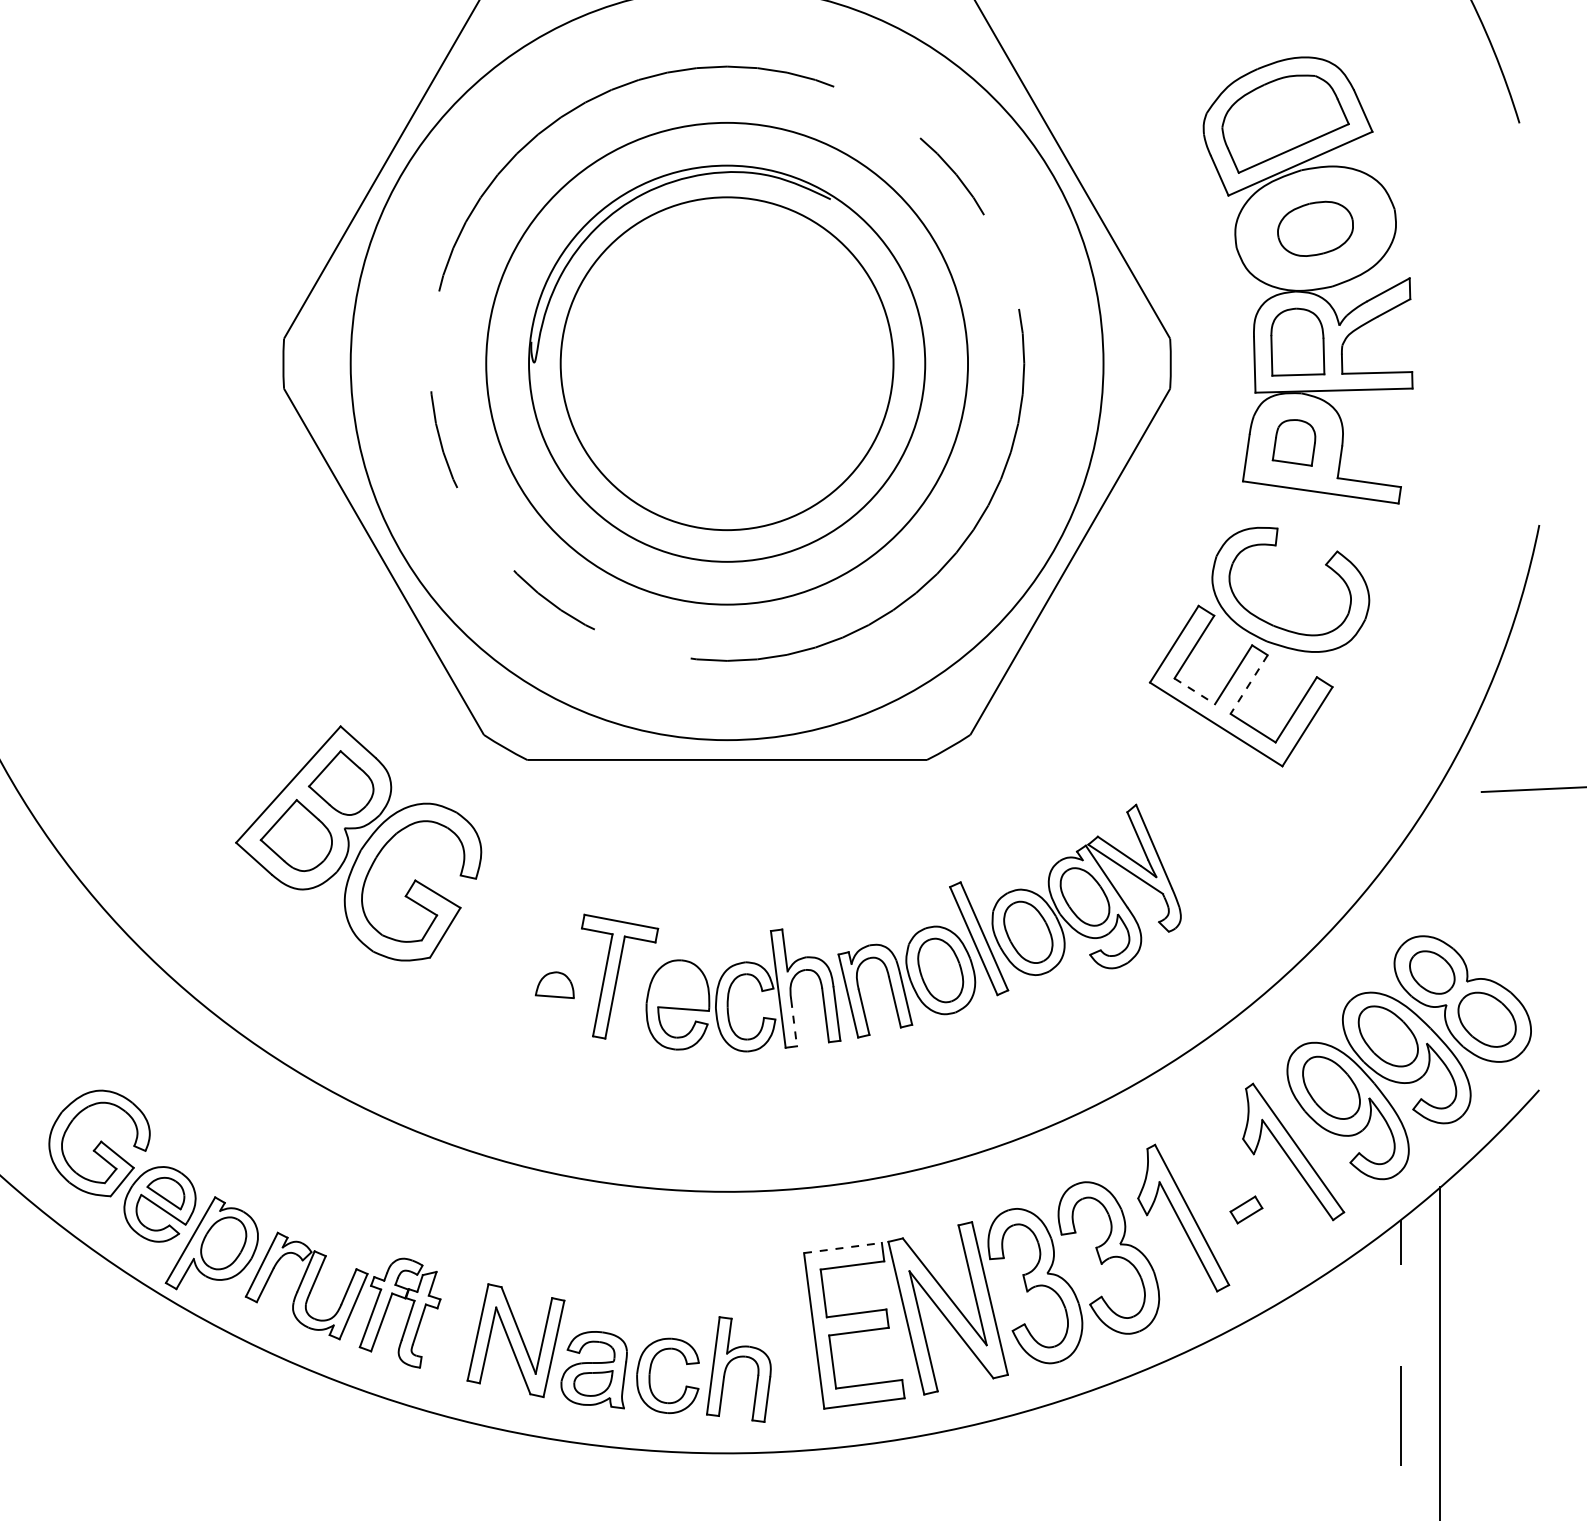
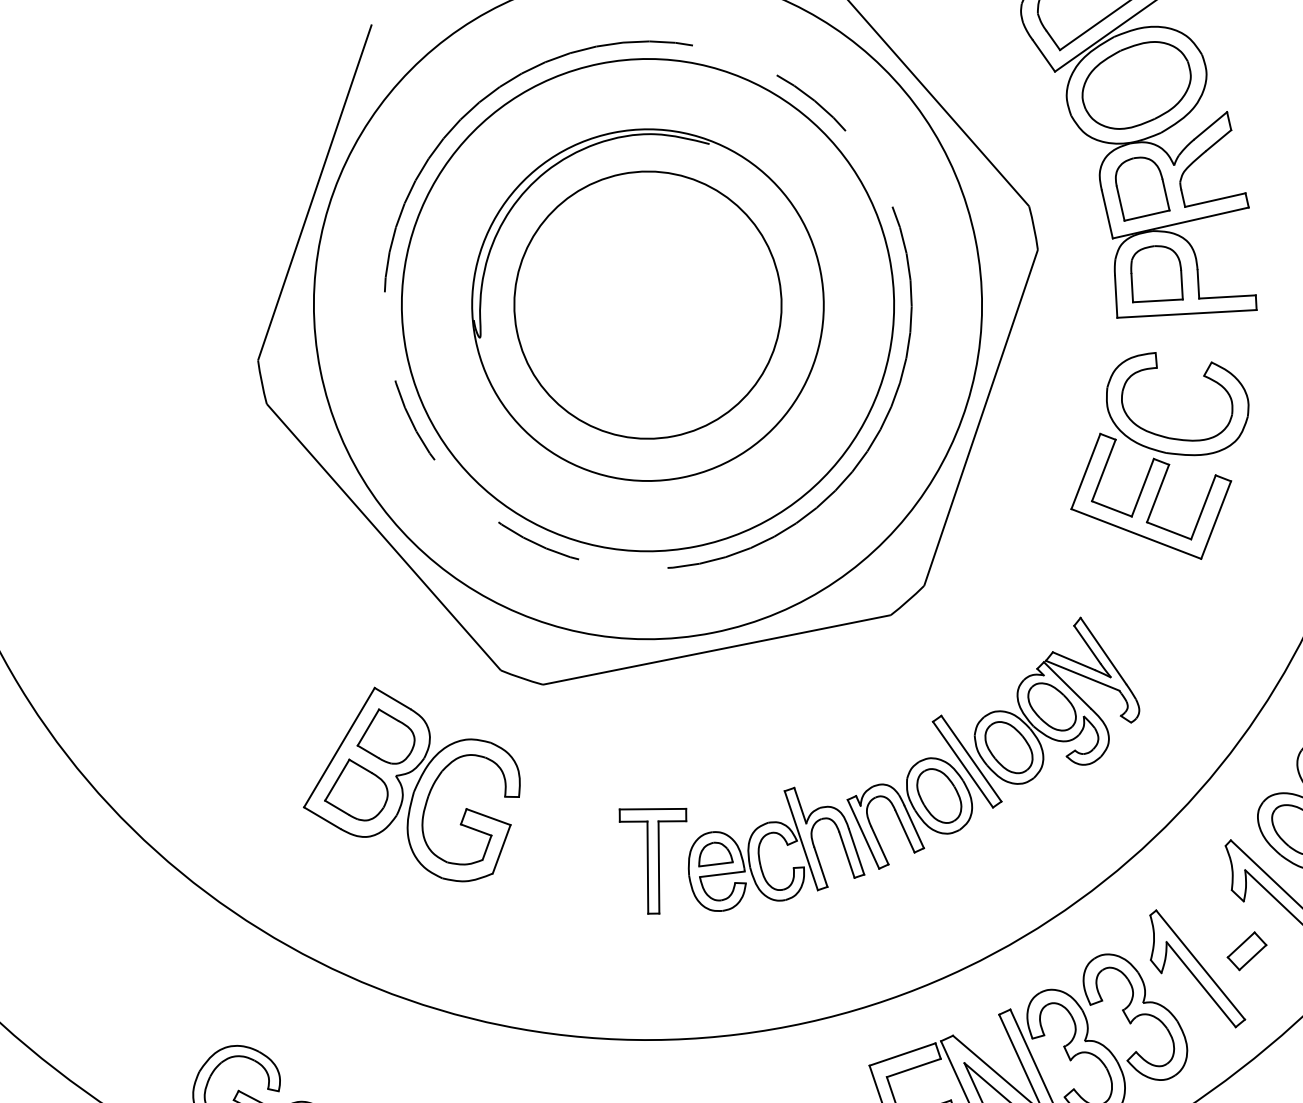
part: (1315, 228) -> (1136, 85), size x1.67
circle: (726, 363) -> (647, 305), size x0.62
circle: (726, 363) -> (647, 305), size x1.67
part: (1293, 442) -> (1154, 275), size x1.43
line: (1249, 684) -> (1158, 493), dashed -> solid
line: (1195, 691) -> (1112, 508), dashed -> solid
part: (554, 985) -> (713, 854), moved
line: (794, 1023) -> (821, 867), dashed -> solid
part: (1246, 1209) -> (1247, 950), size x1.43
line: (843, 1247) -> (902, 1053), dashed -> solid

